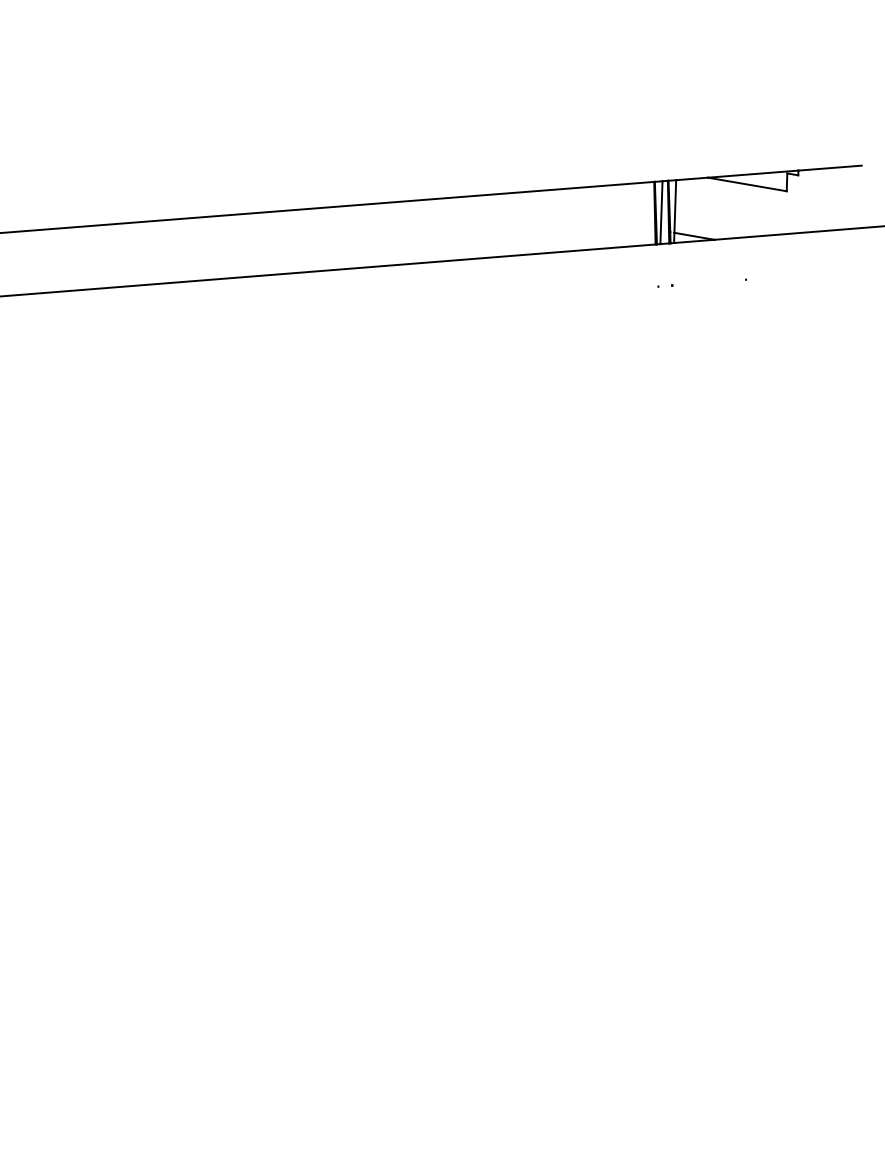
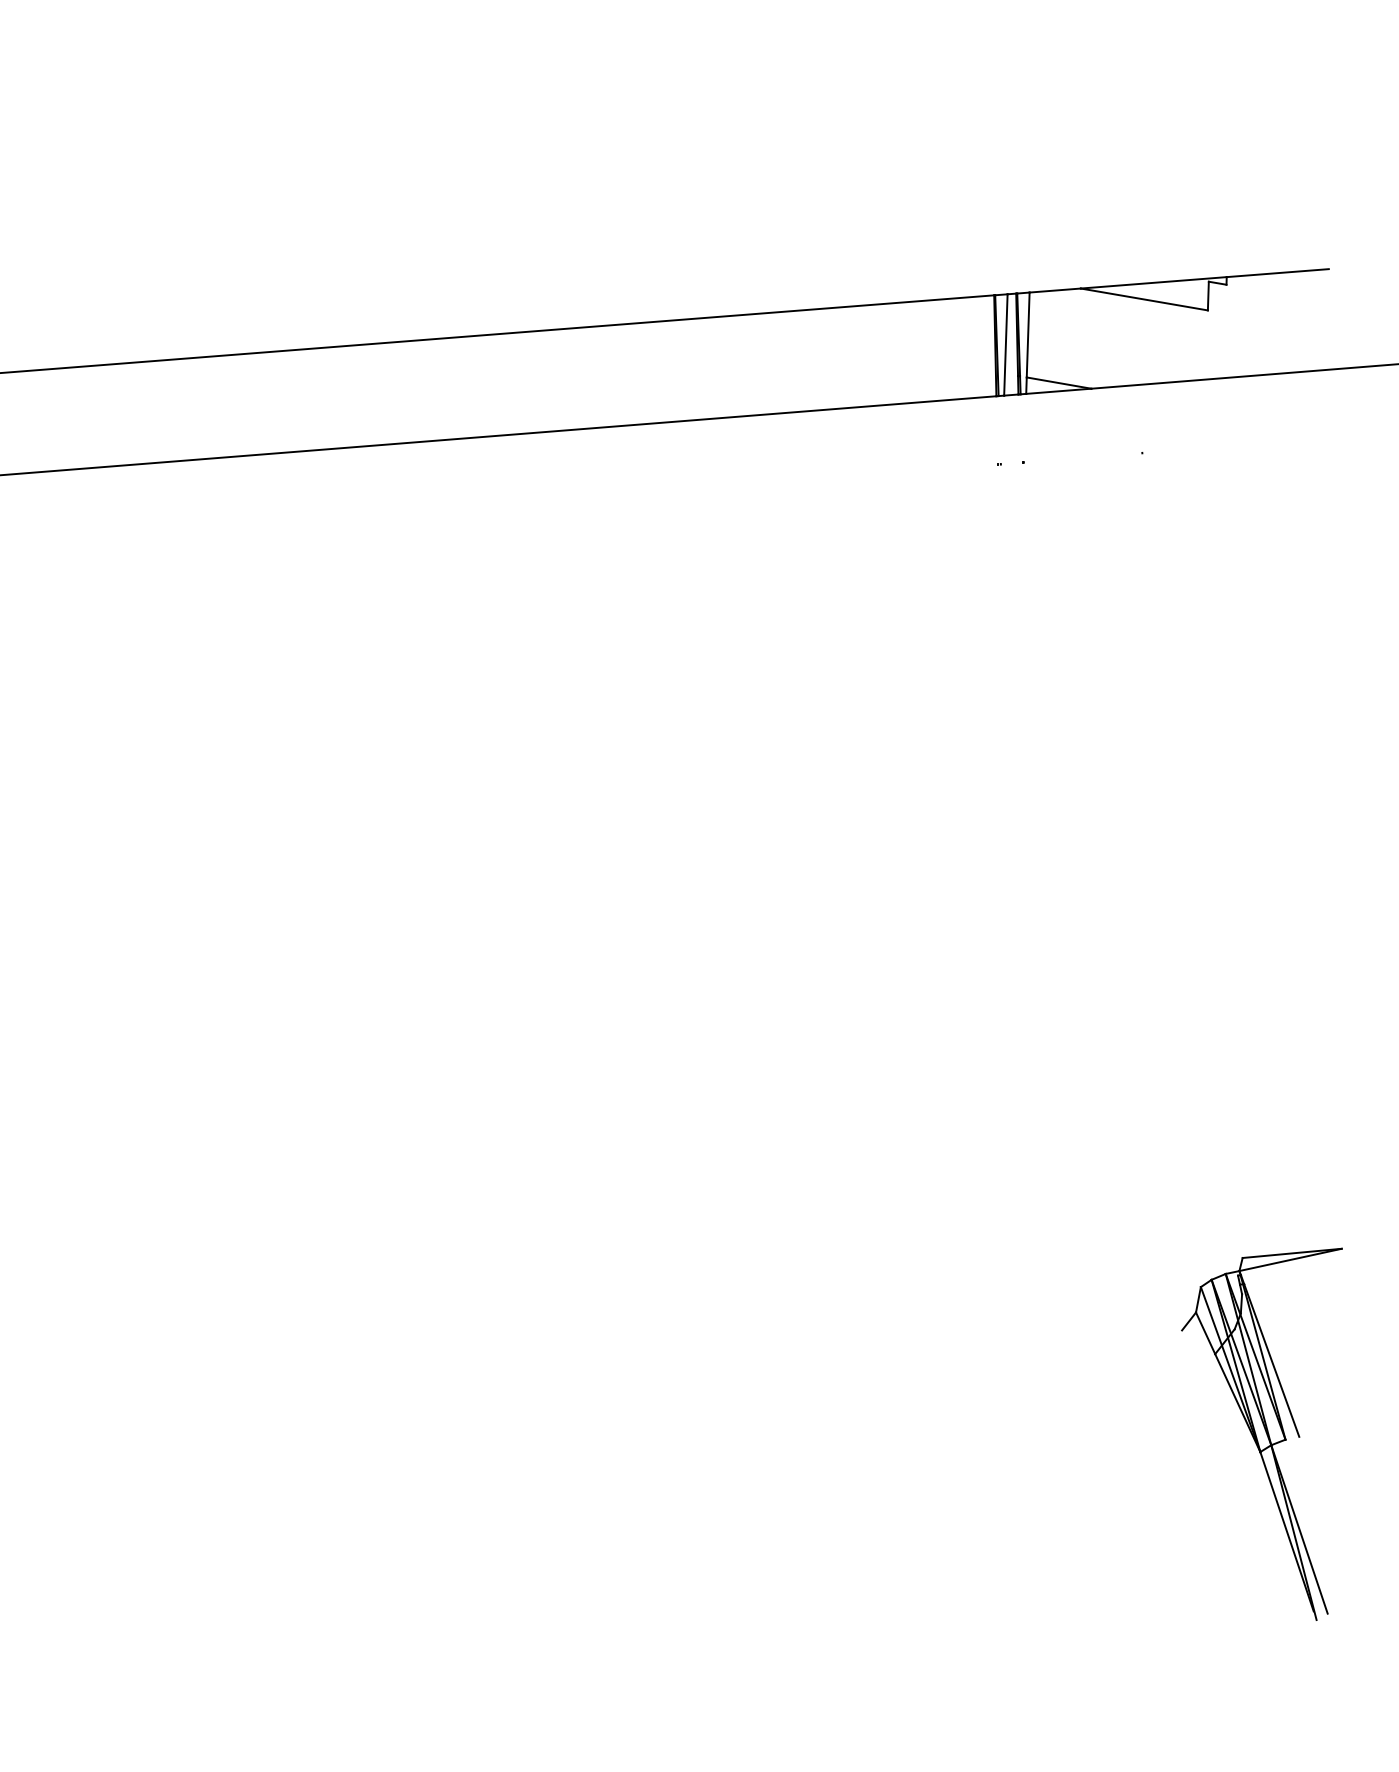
part: (819, 888) -> (1260, 1434), added

